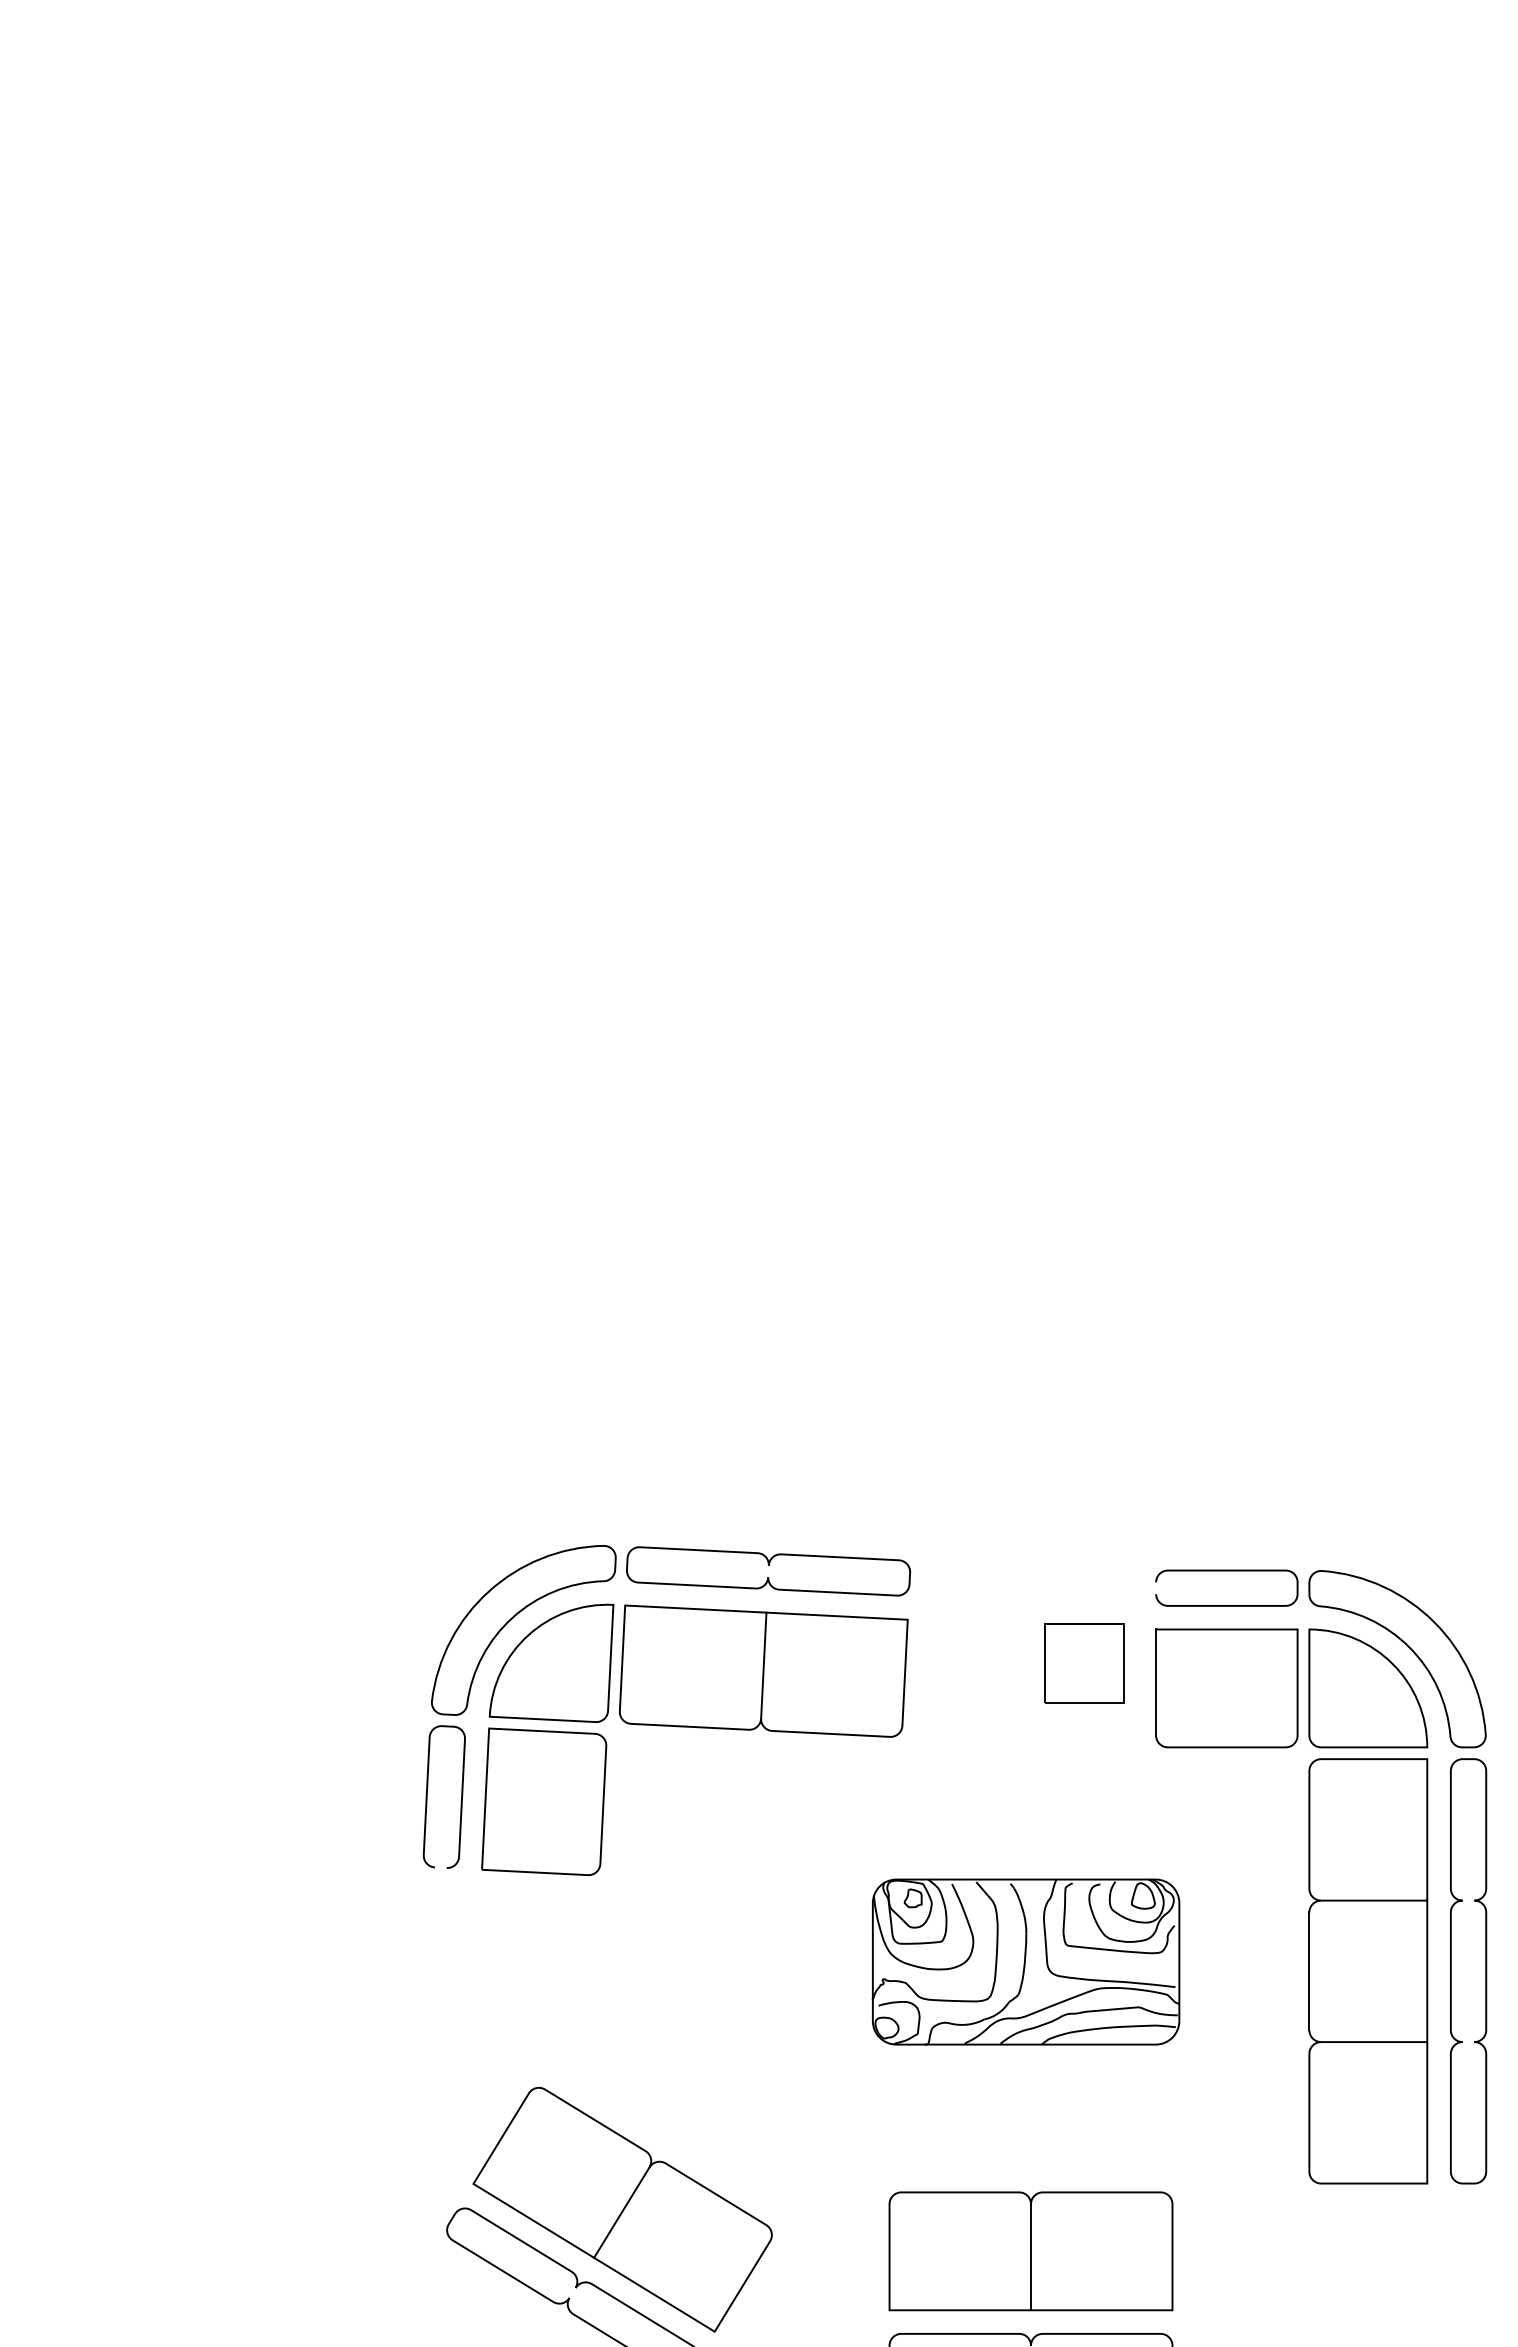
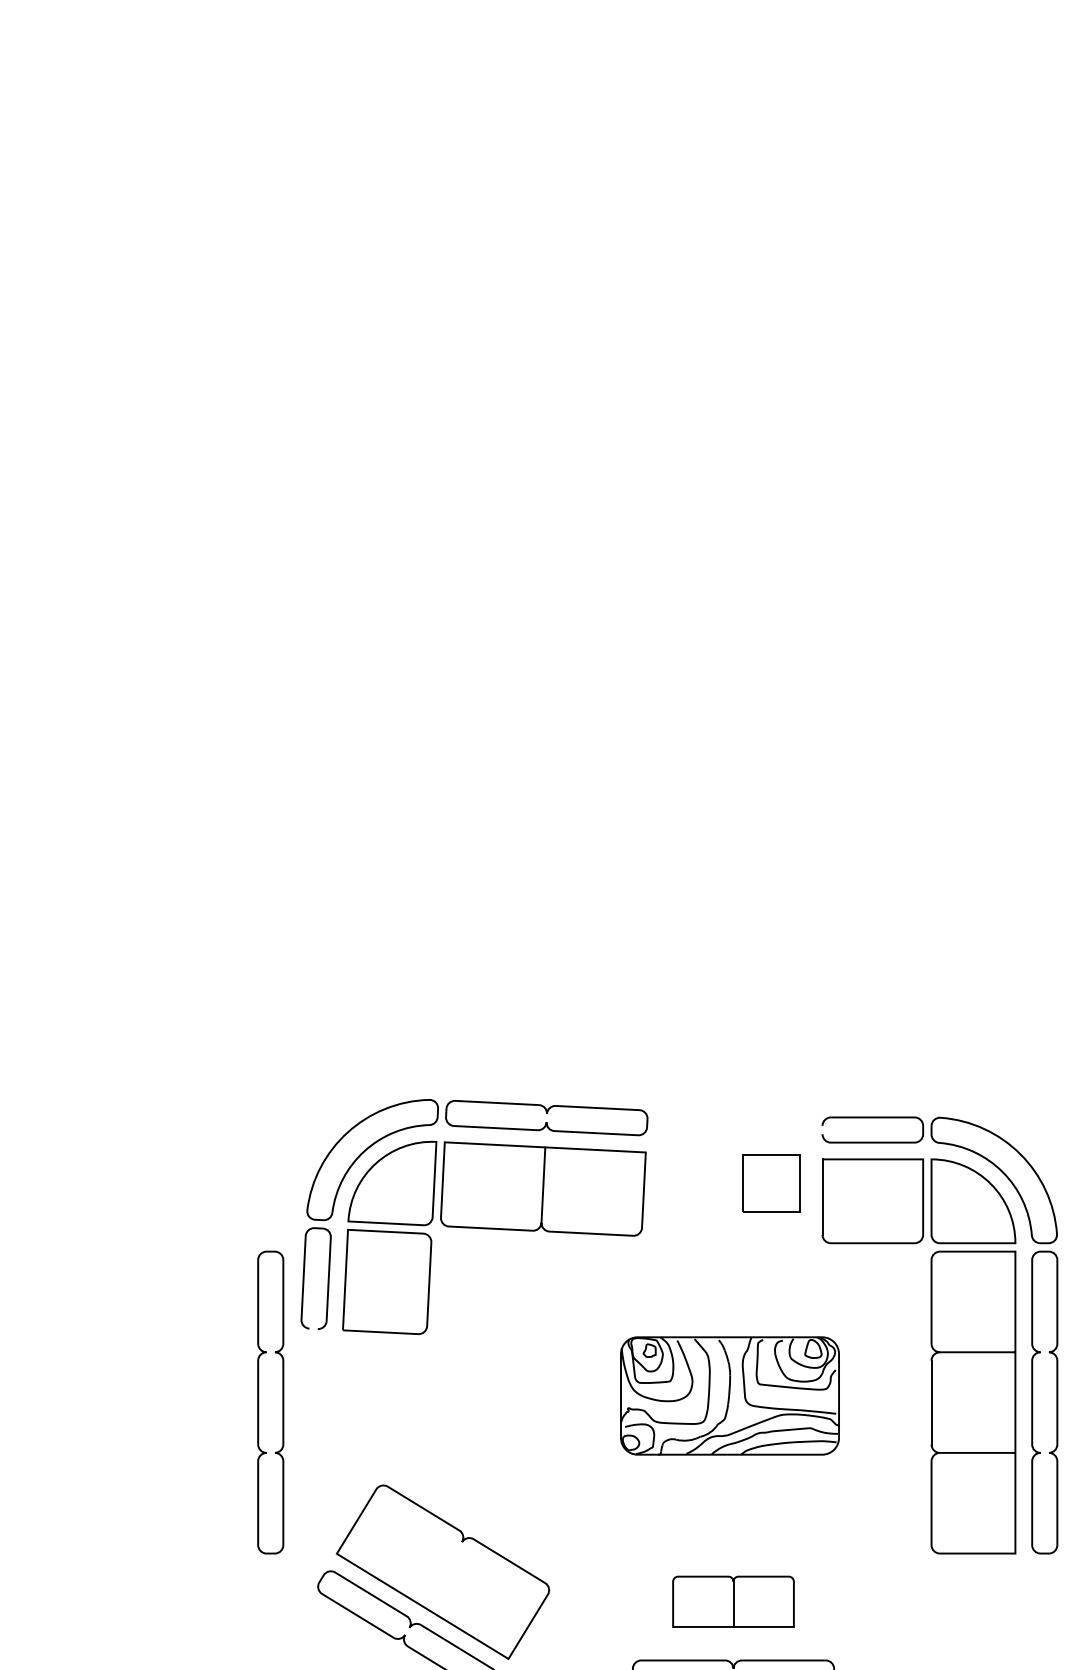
part: (380, 1971) -> (270, 1402), added
line: (621, 2212) -> (442, 1574), removed
part: (1030, 2251) -> (733, 1601), size x0.6

